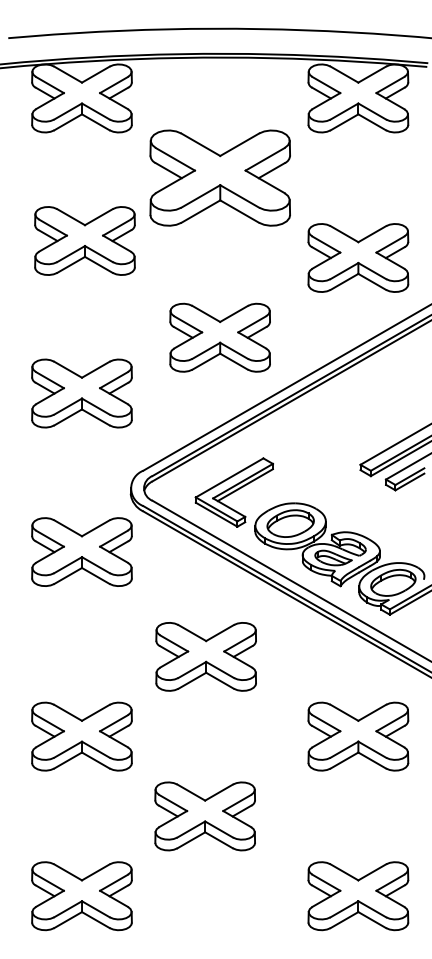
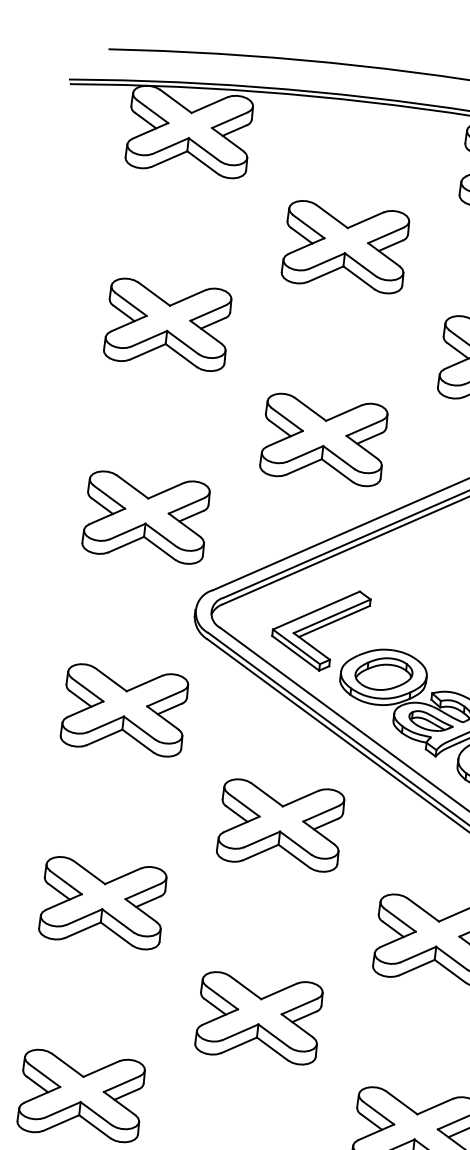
part: (219, 178) -> (344, 247), size x0.71
part: (84, 240) -> (167, 324), moved
part: (81, 393) -> (145, 517), moved
part: (81, 551) -> (124, 709), moved
part: (205, 656) -> (279, 825), moved
part: (204, 816) -> (258, 1018), moved

